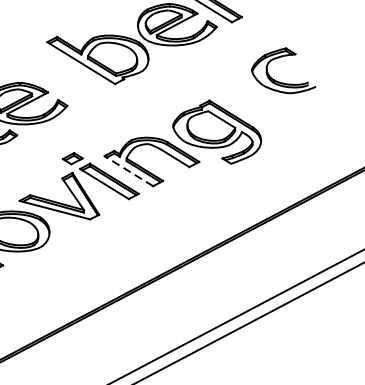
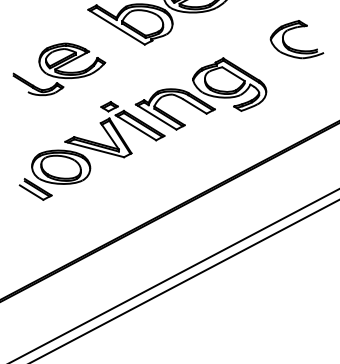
part: (280, 81) -> (294, 48), moved
line: (129, 171) -> (156, 117), dashed -> solid

